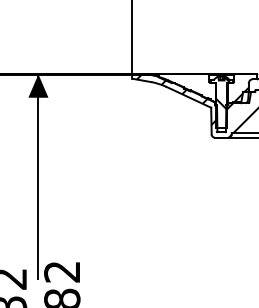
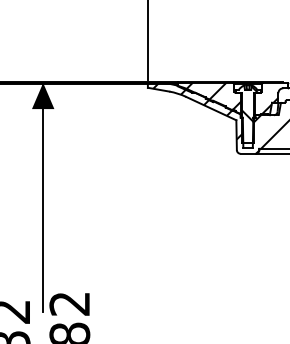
hatch: (190, 86) -> (213, 96), added

